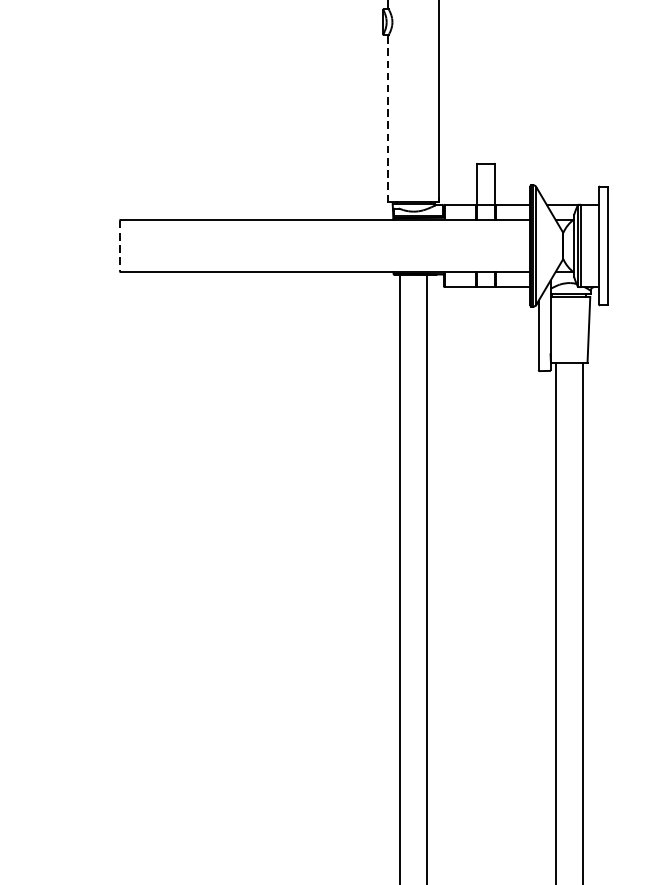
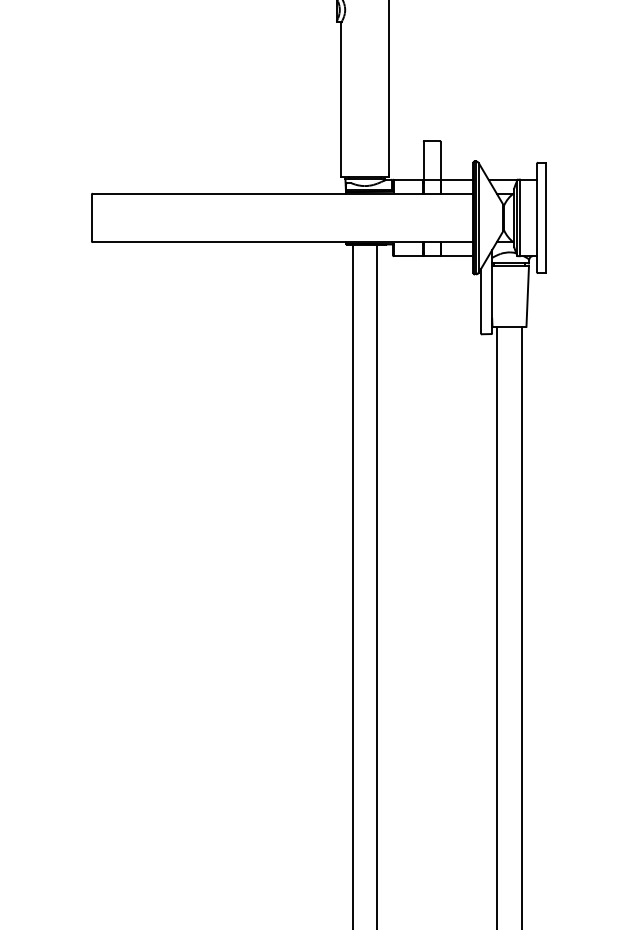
line: (388, 118) -> (341, 99), dashed -> solid
line: (119, 246) -> (91, 218), dashed -> solid

